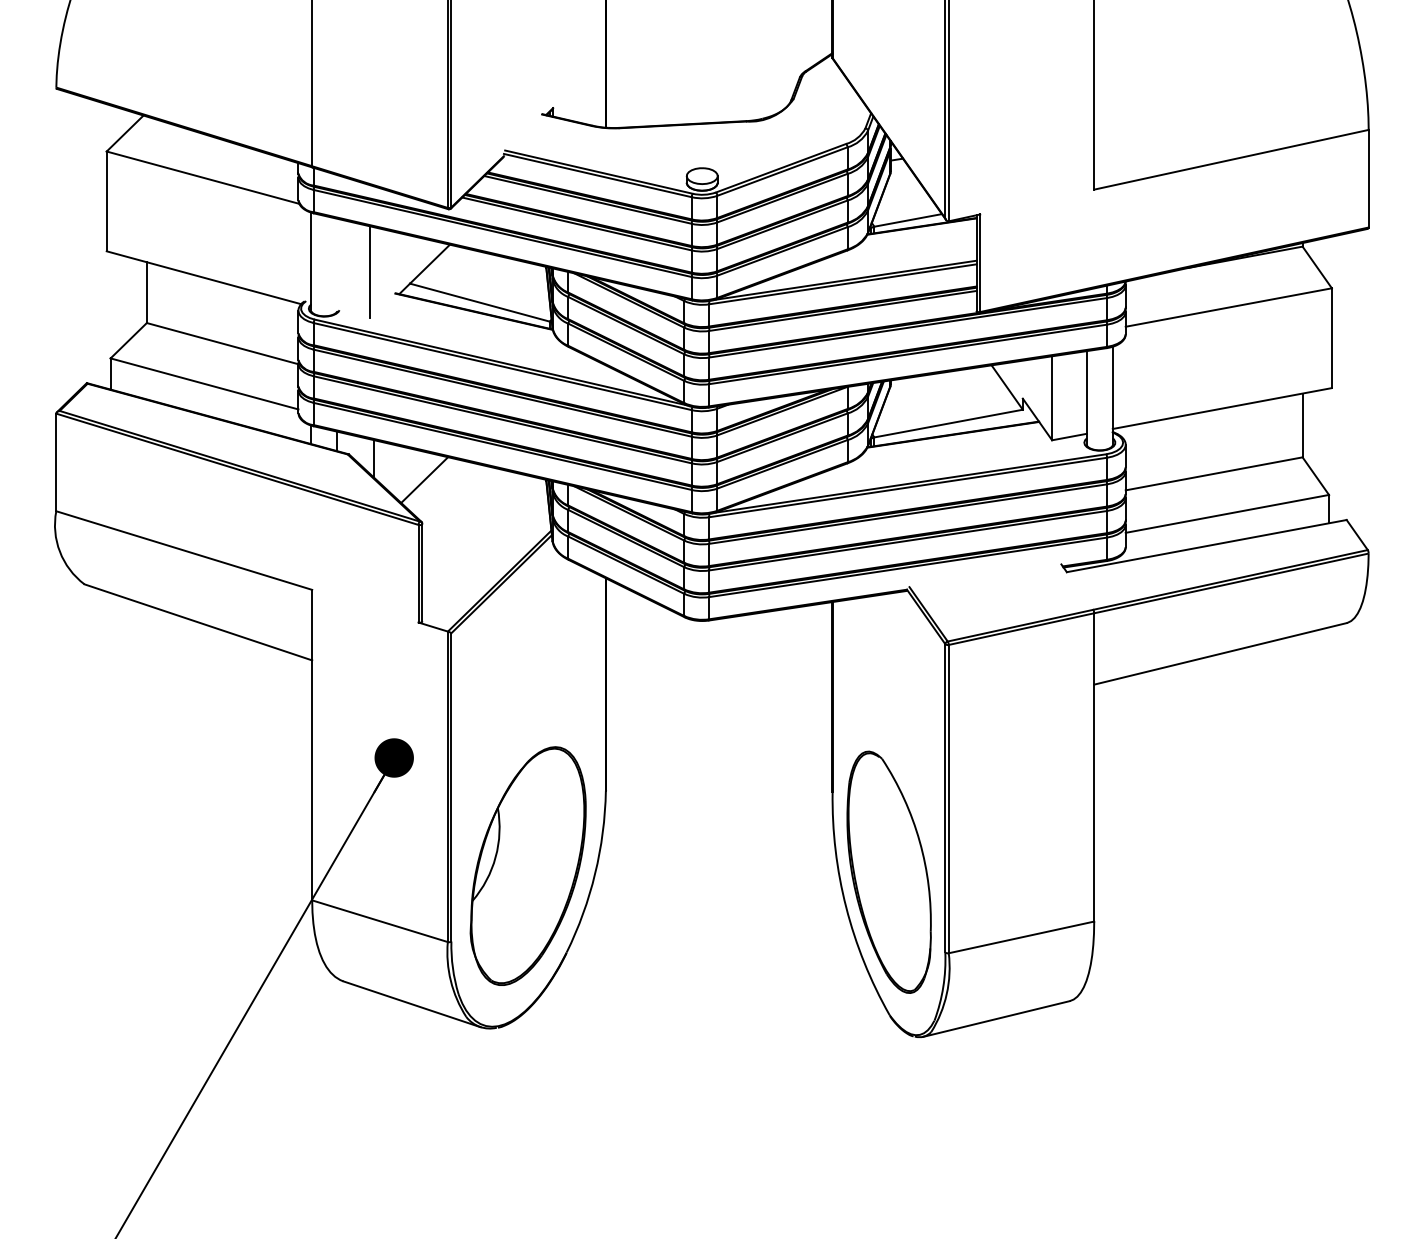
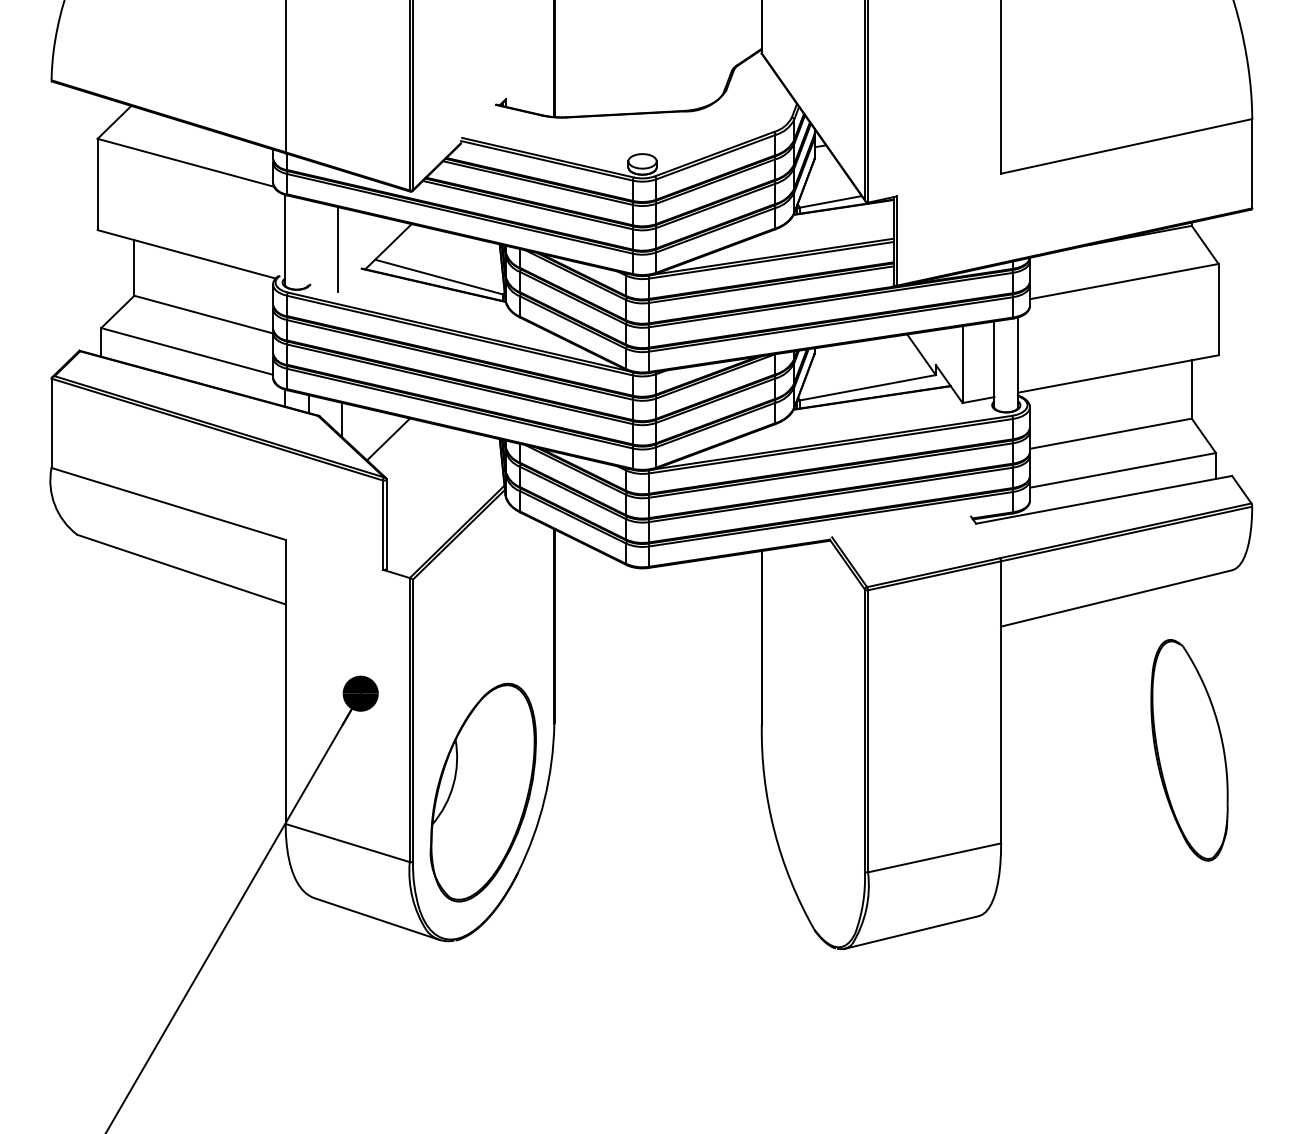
part: (889, 872) -> (1189, 750), moved

